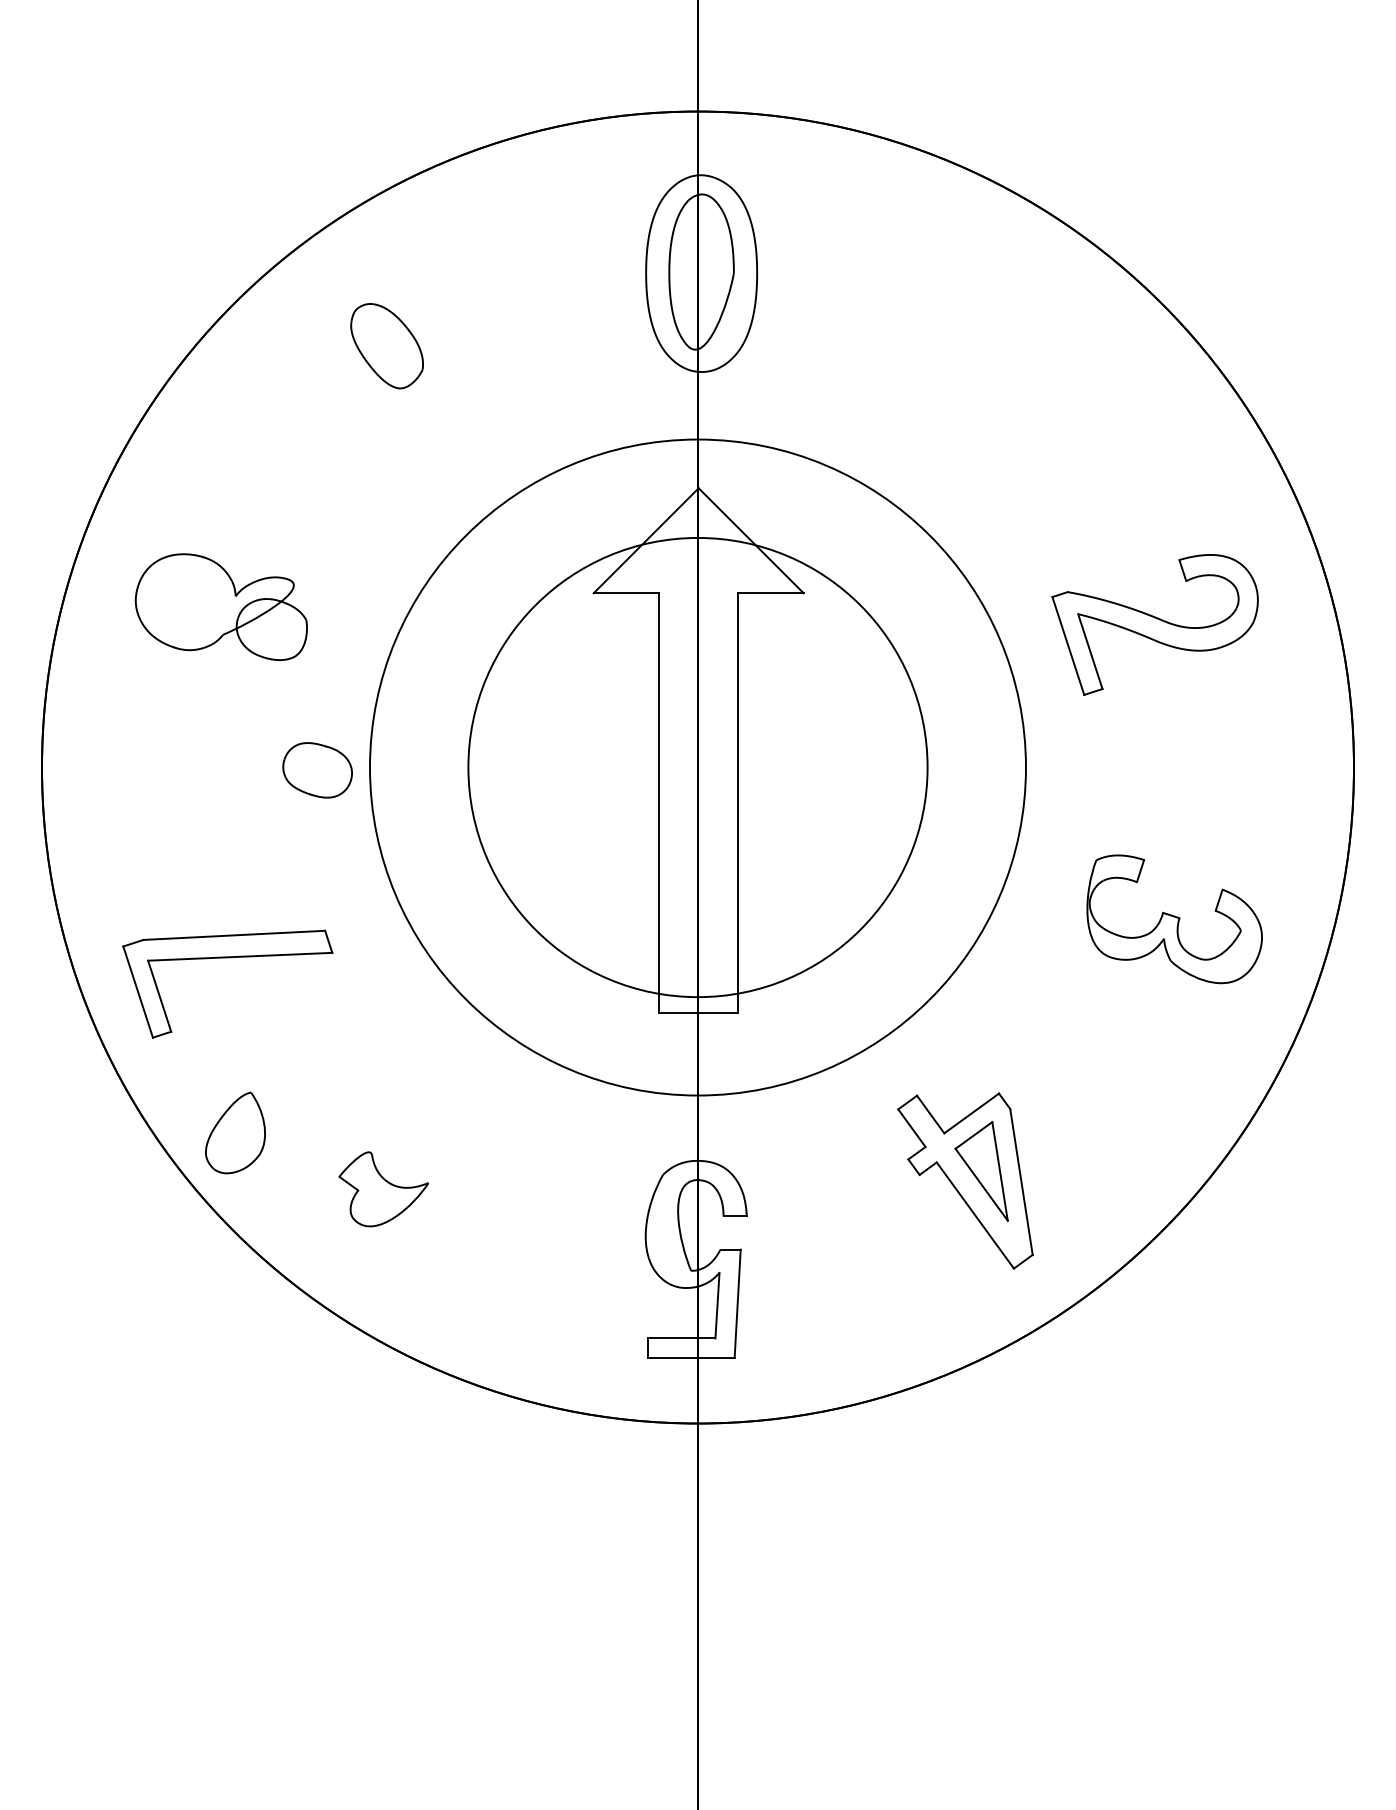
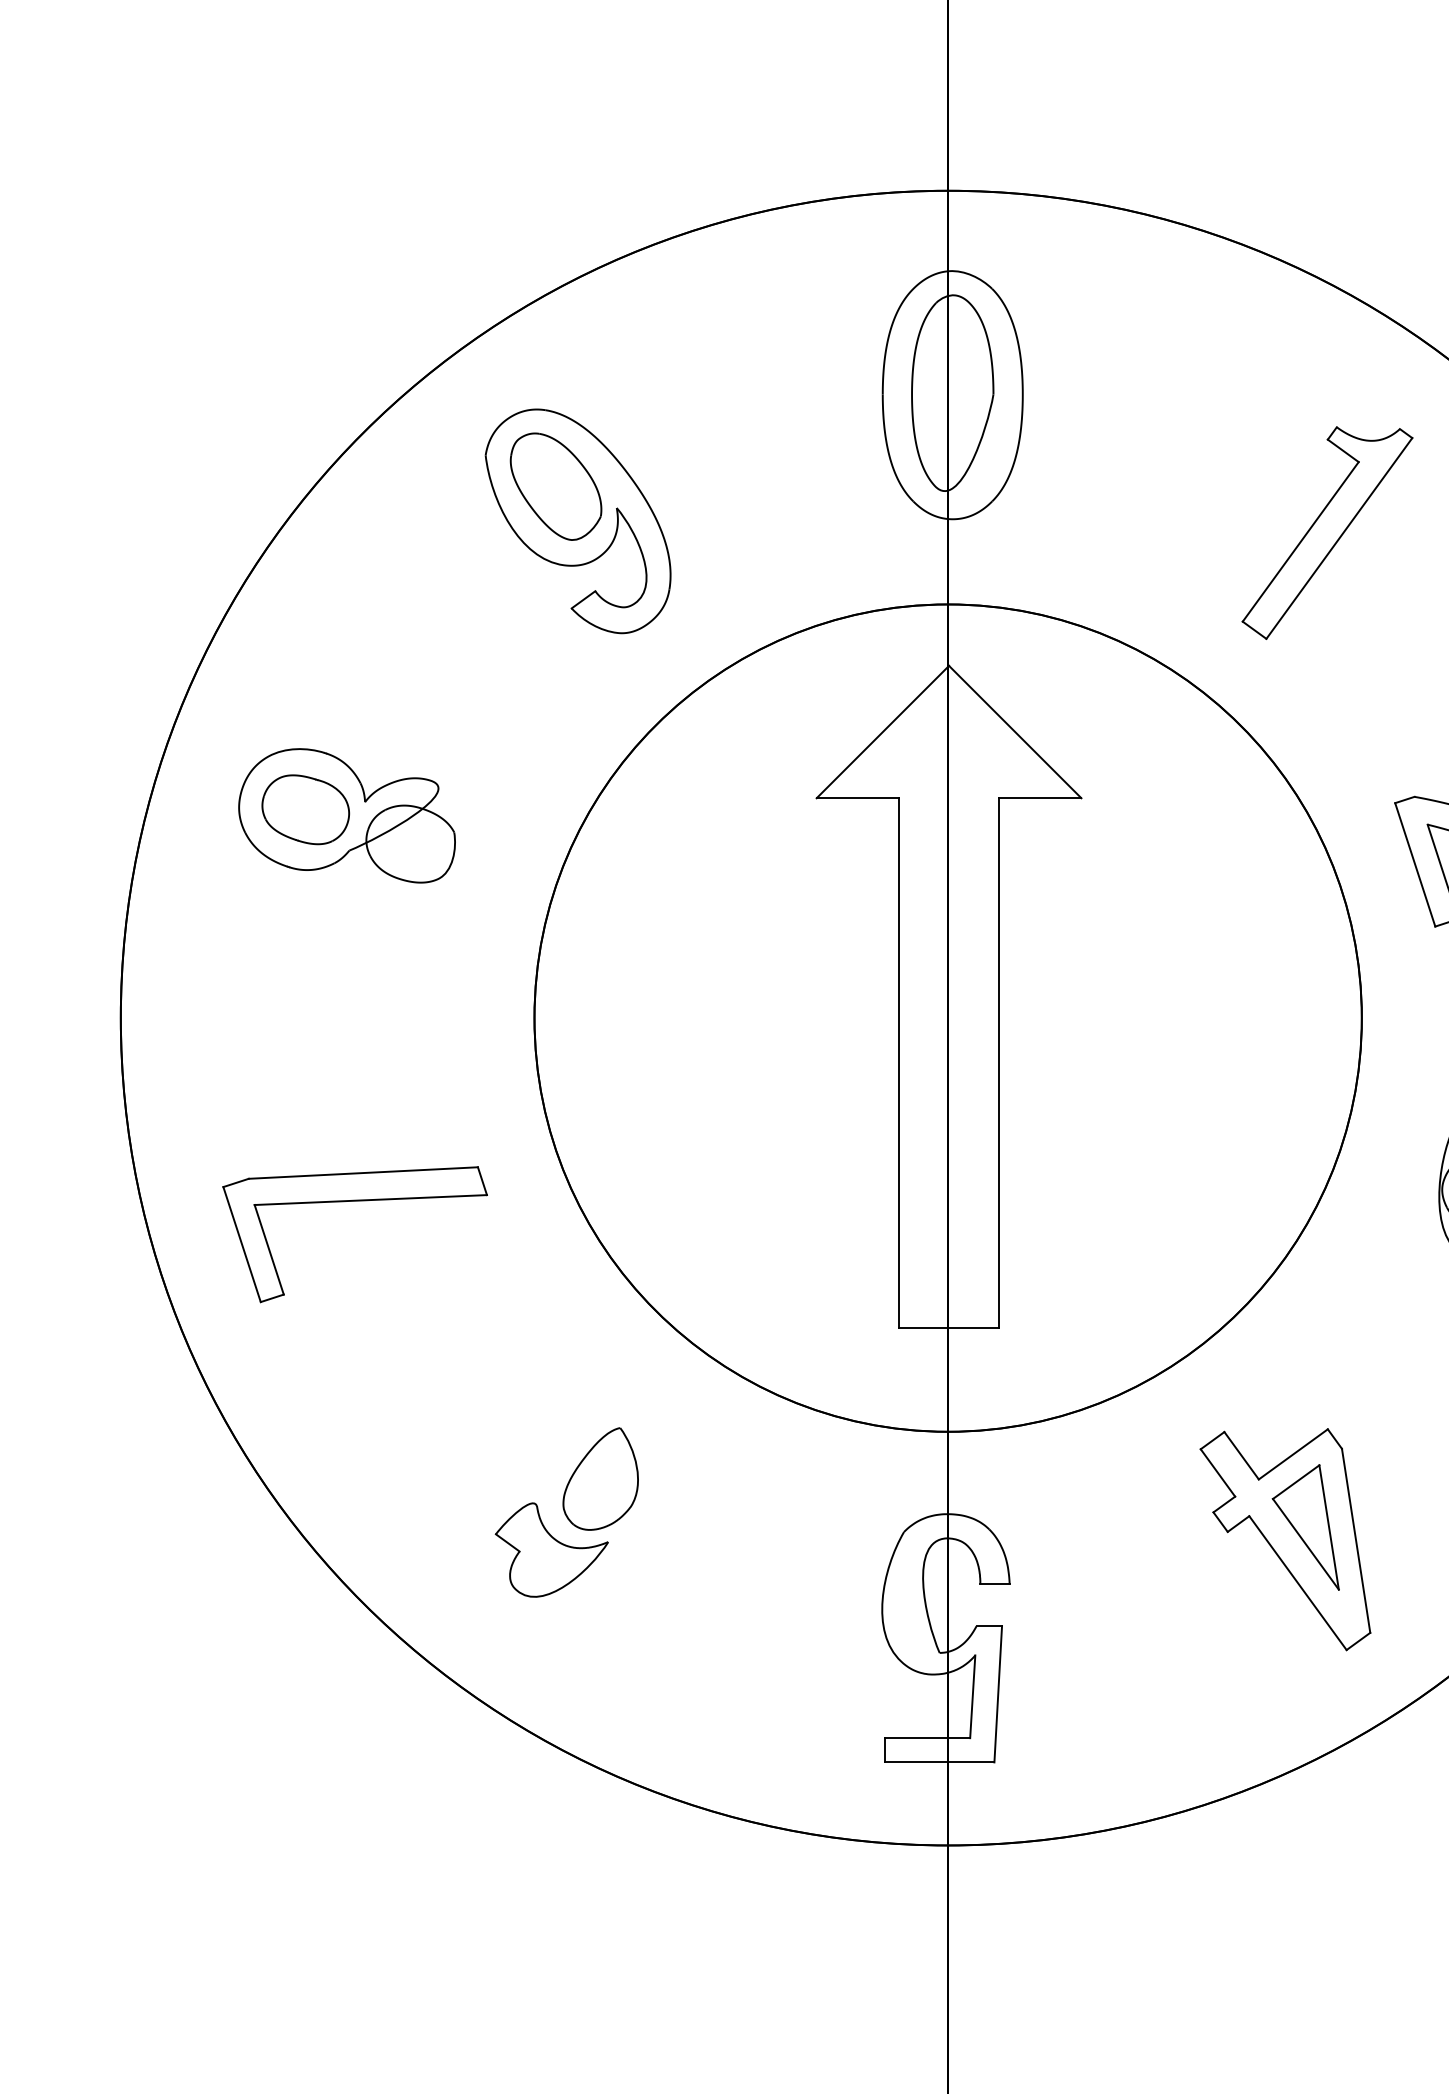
part: (404, 373) -> (578, 521), added
part: (998, 382) -> (1327, 532), added
circle: (698, 767) -> (948, 1018), size x1.43
part: (317, 770) -> (305, 809), moved
part: (227, 958) -> (354, 1202), moved
part: (235, 1132) -> (600, 1478), moved

